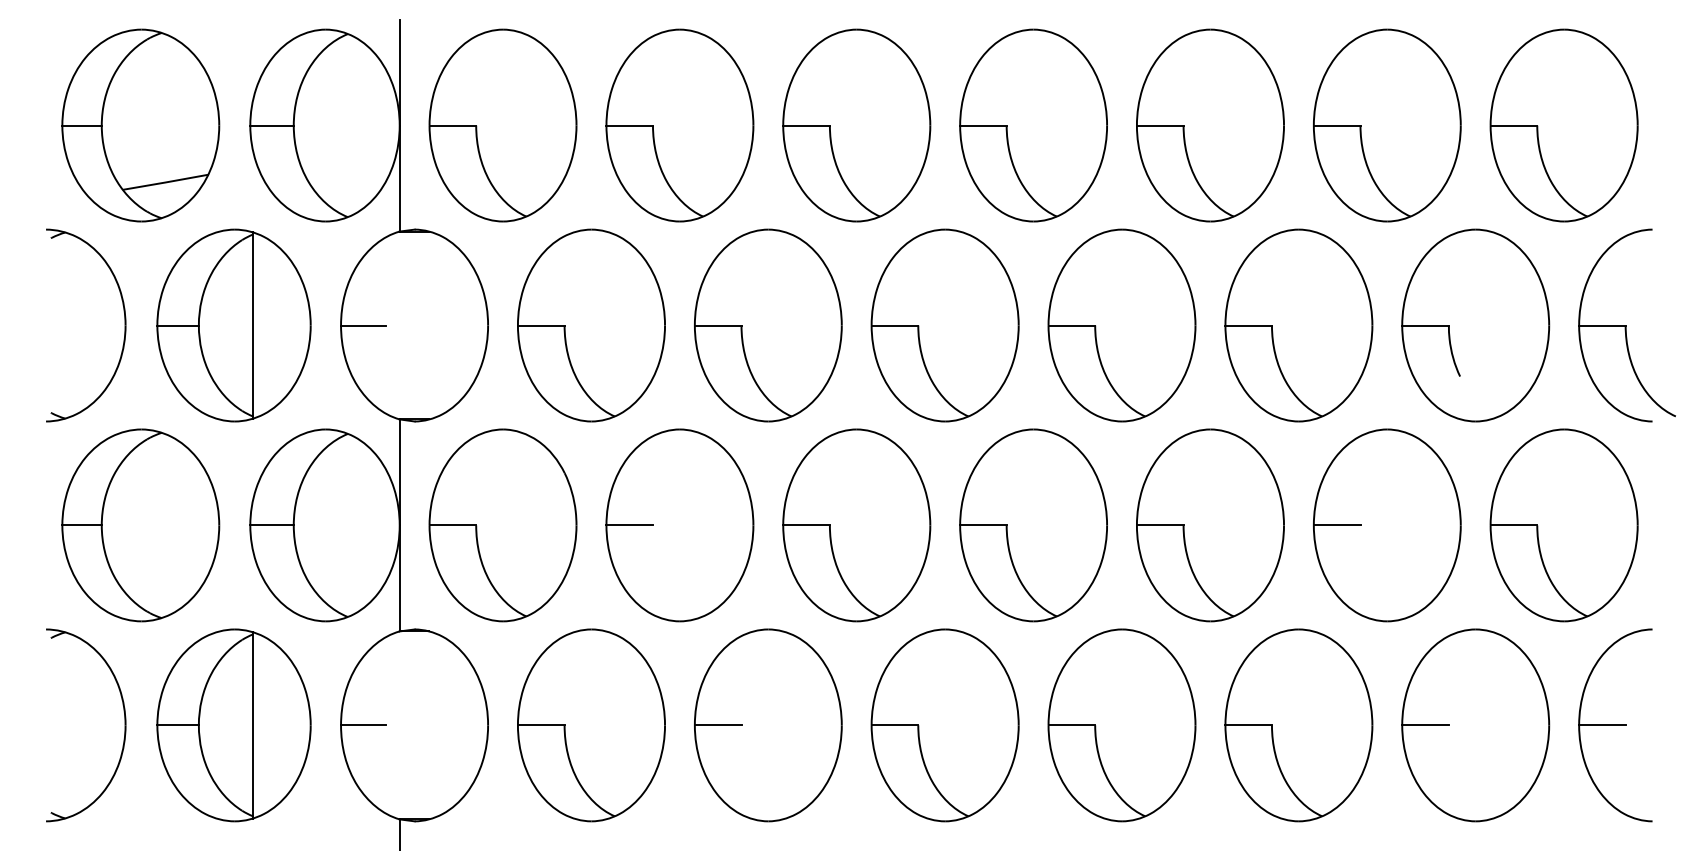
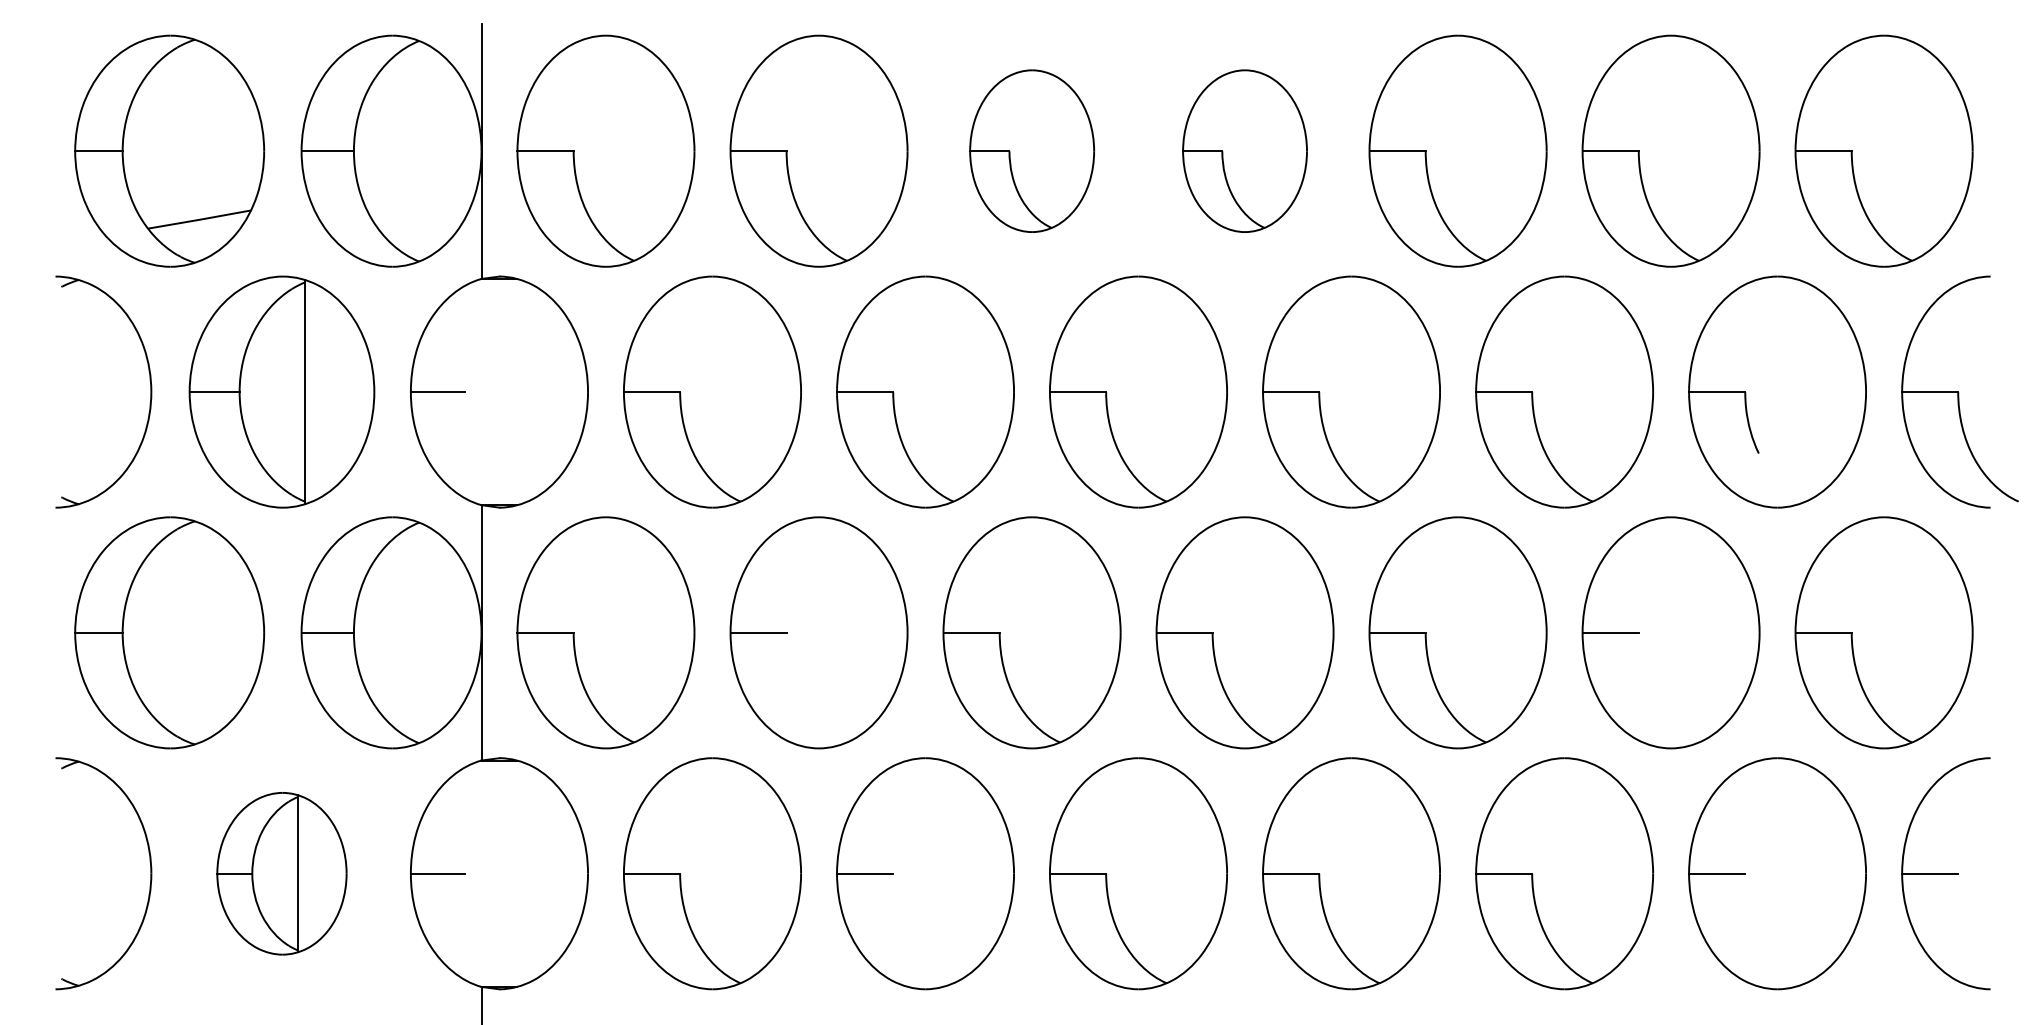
part: (856, 125) -> (1031, 151), size x0.7
part: (1033, 125) -> (1244, 151), size x0.7
part: (233, 725) -> (281, 873), size x0.7

